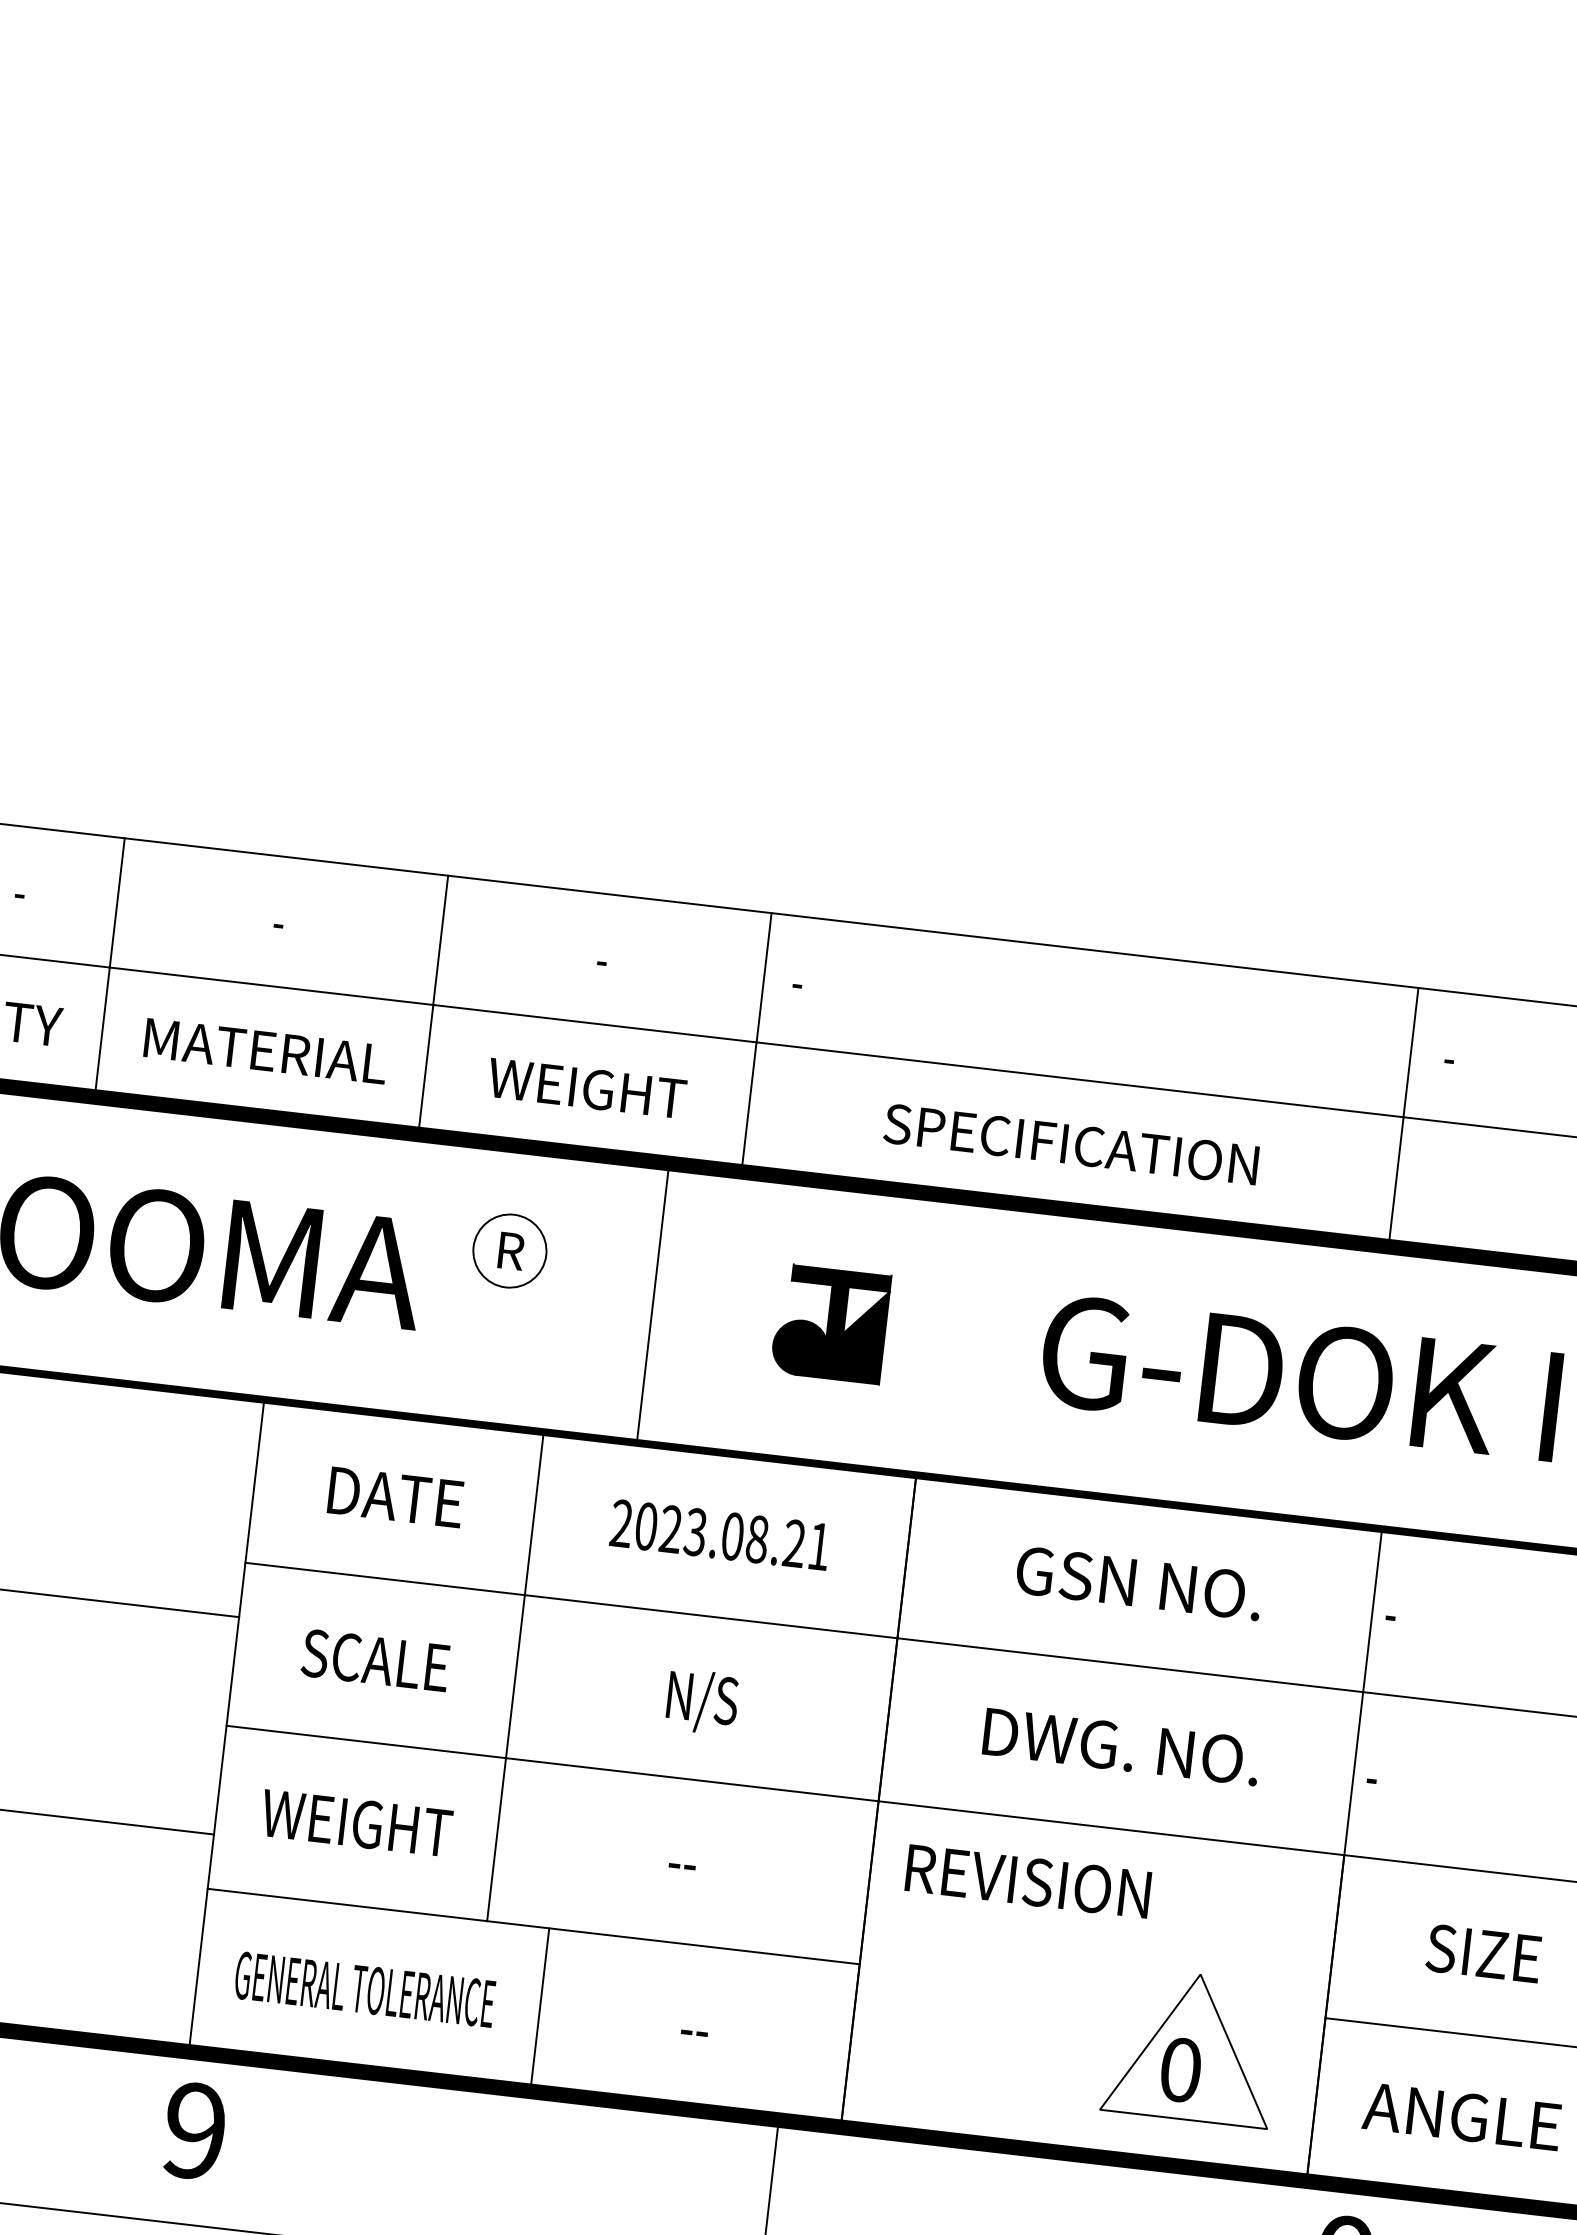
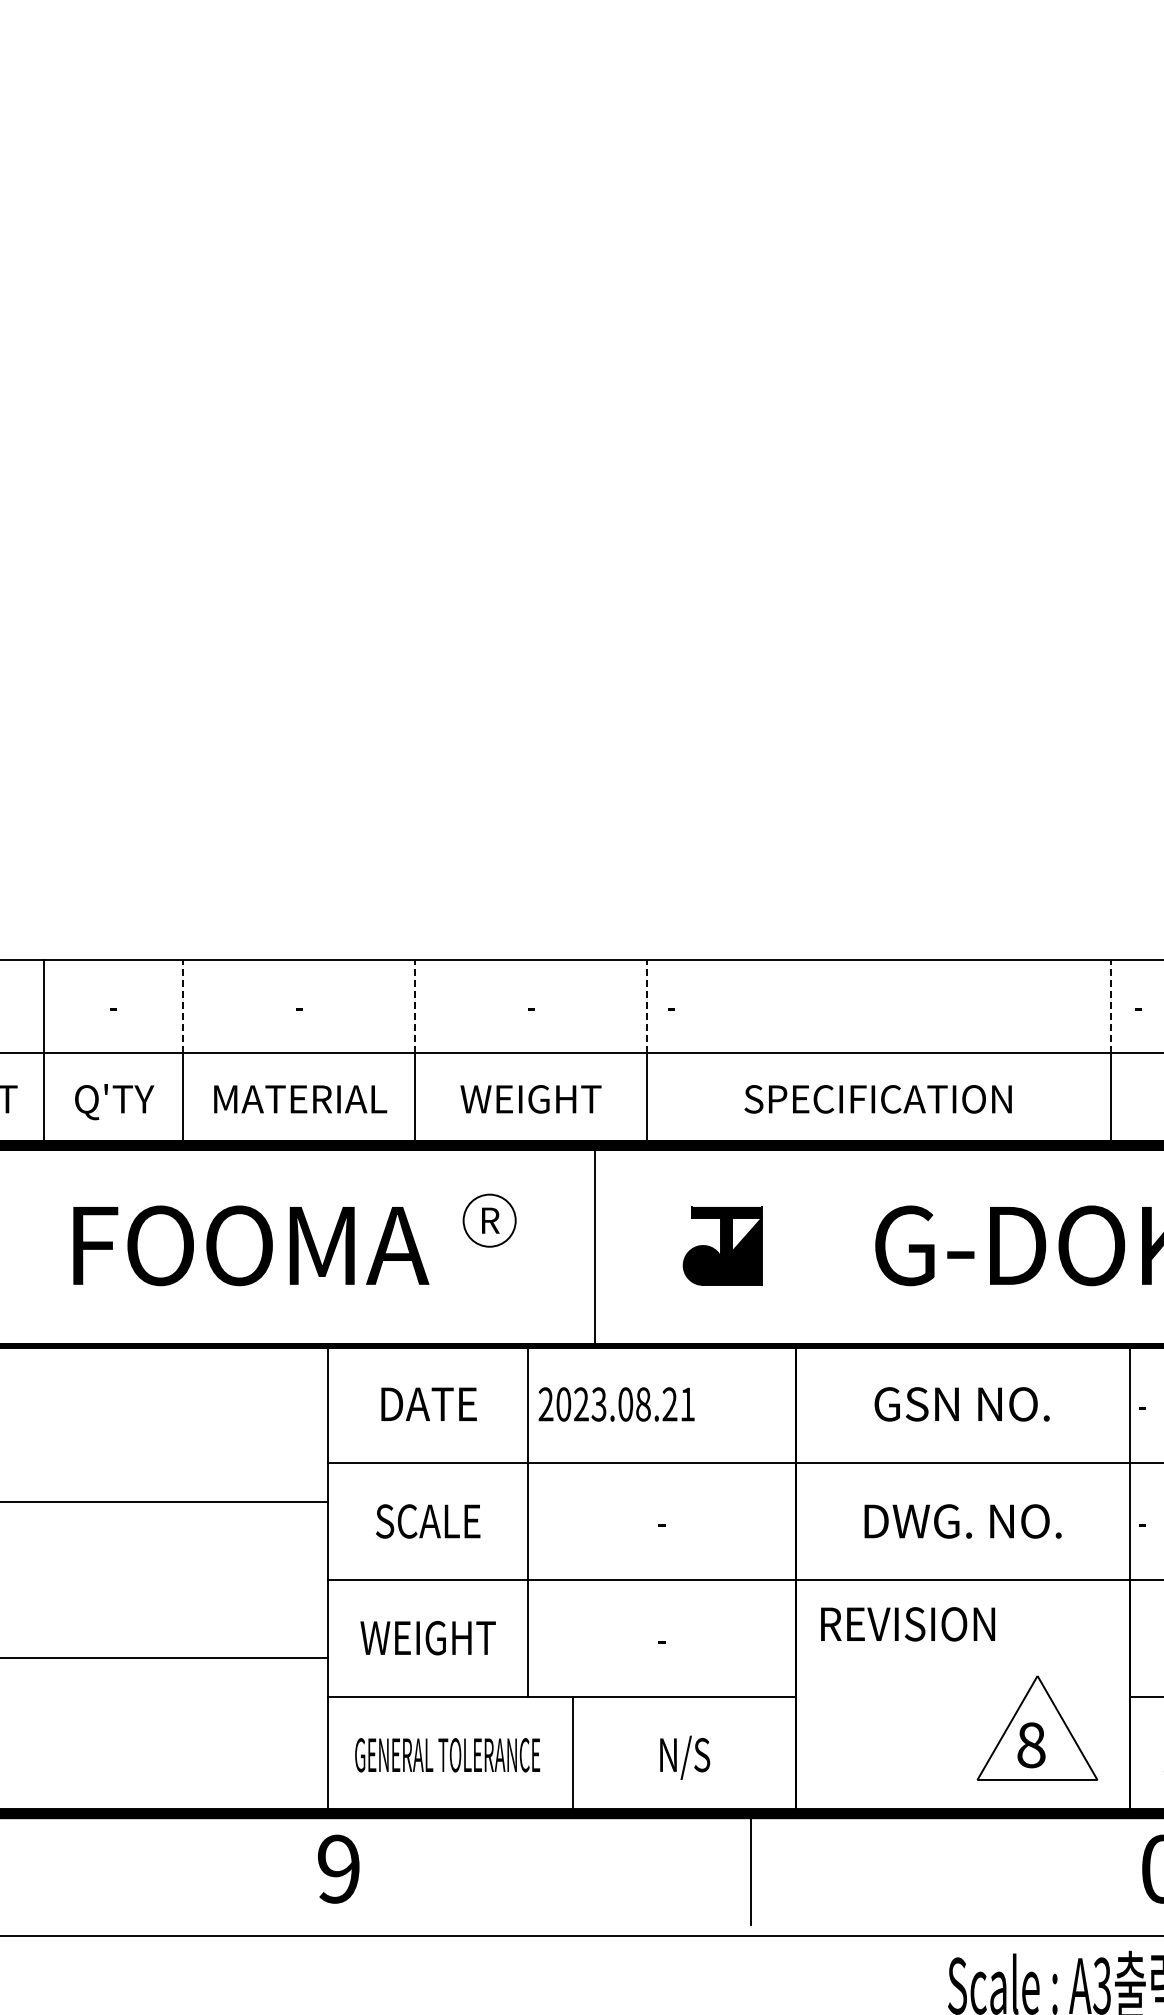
line: (117, 902) -> (183, 1006), solid -> dashed
line: (441, 940) -> (415, 1006), solid -> dashed
line: (764, 977) -> (647, 1006), solid -> dashed
line: (1410, 1052) -> (1110, 1006), solid -> dashed
text: (719, 1535) -> (616, 1404), moved
text: (701, 1702) -> (662, 1524), N/S -> -
text: (681, 1867) -> (661, 1642), -- -> -
text: (696, 2031) -> (685, 1757), -- -> N/S
text: (1180, 2070) -> (1031, 1745), 0 -> 8

